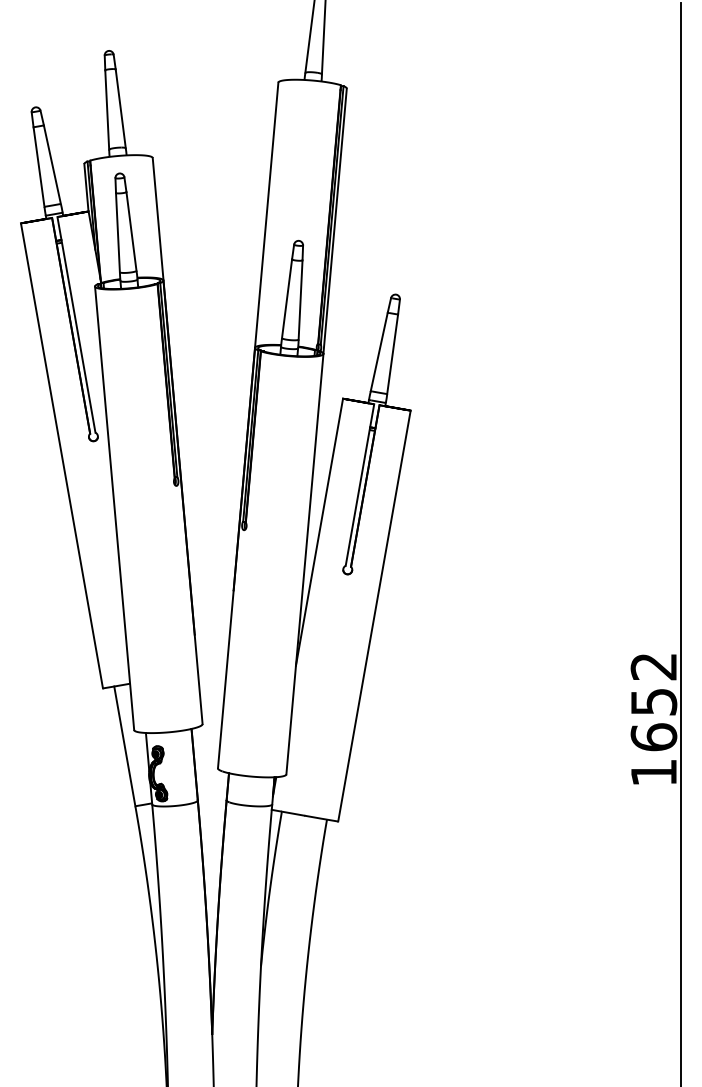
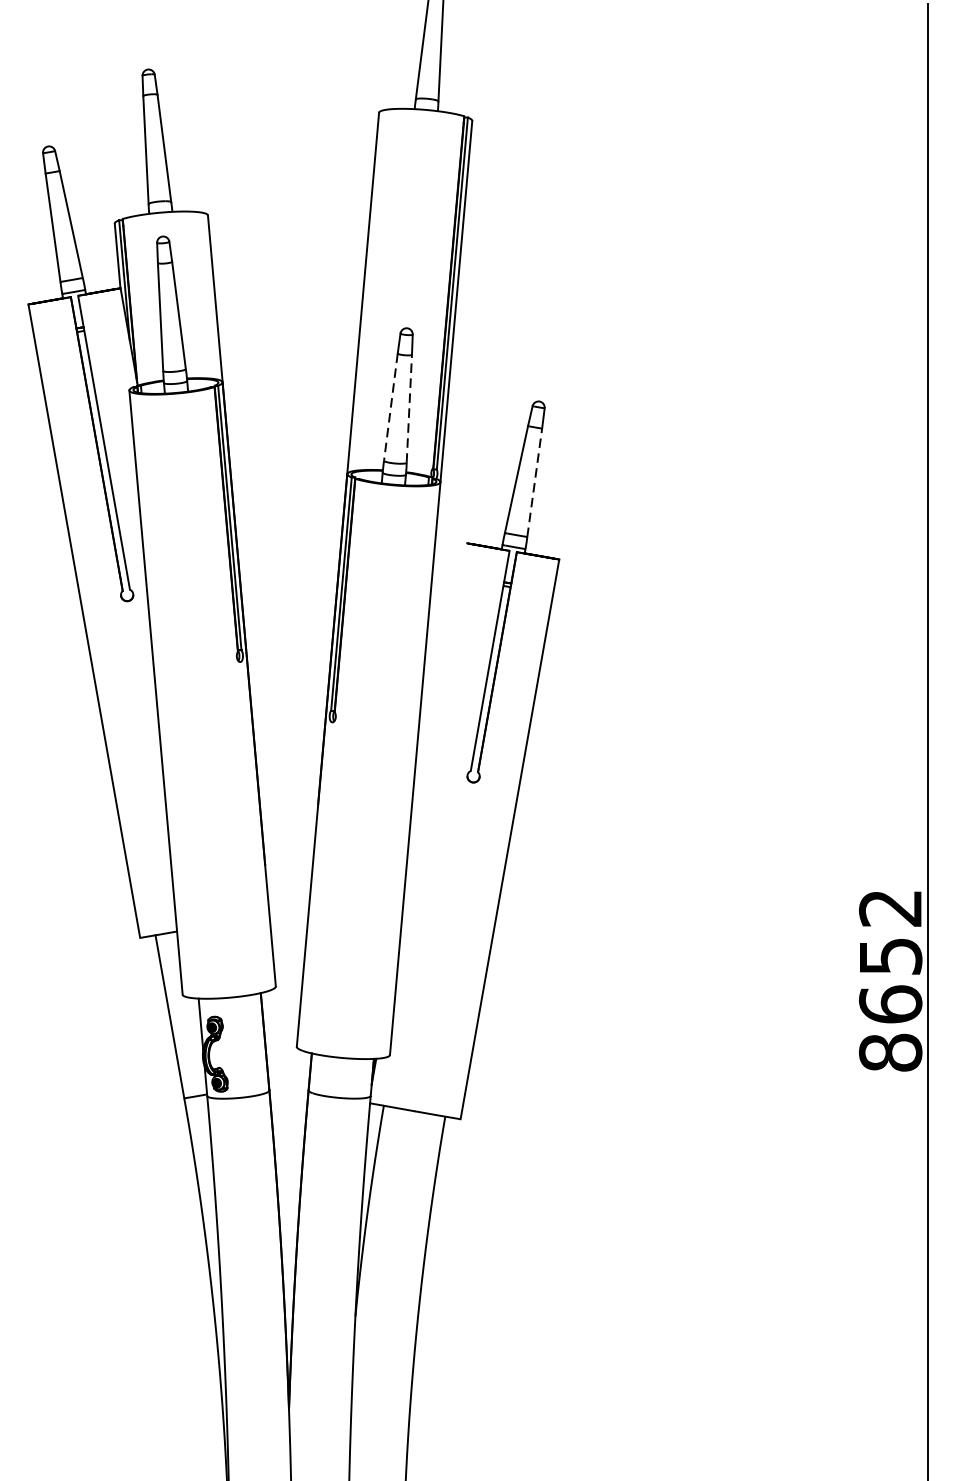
line: (287, 298) -> (391, 406), solid -> dashed
line: (300, 299) -> (409, 408), solid -> dashed
line: (392, 353) -> (534, 481), solid -> dashed
line: (319, 531) -> (435, 724), removed
text: (653, 772) -> (890, 1052), 1652 -> 8652

